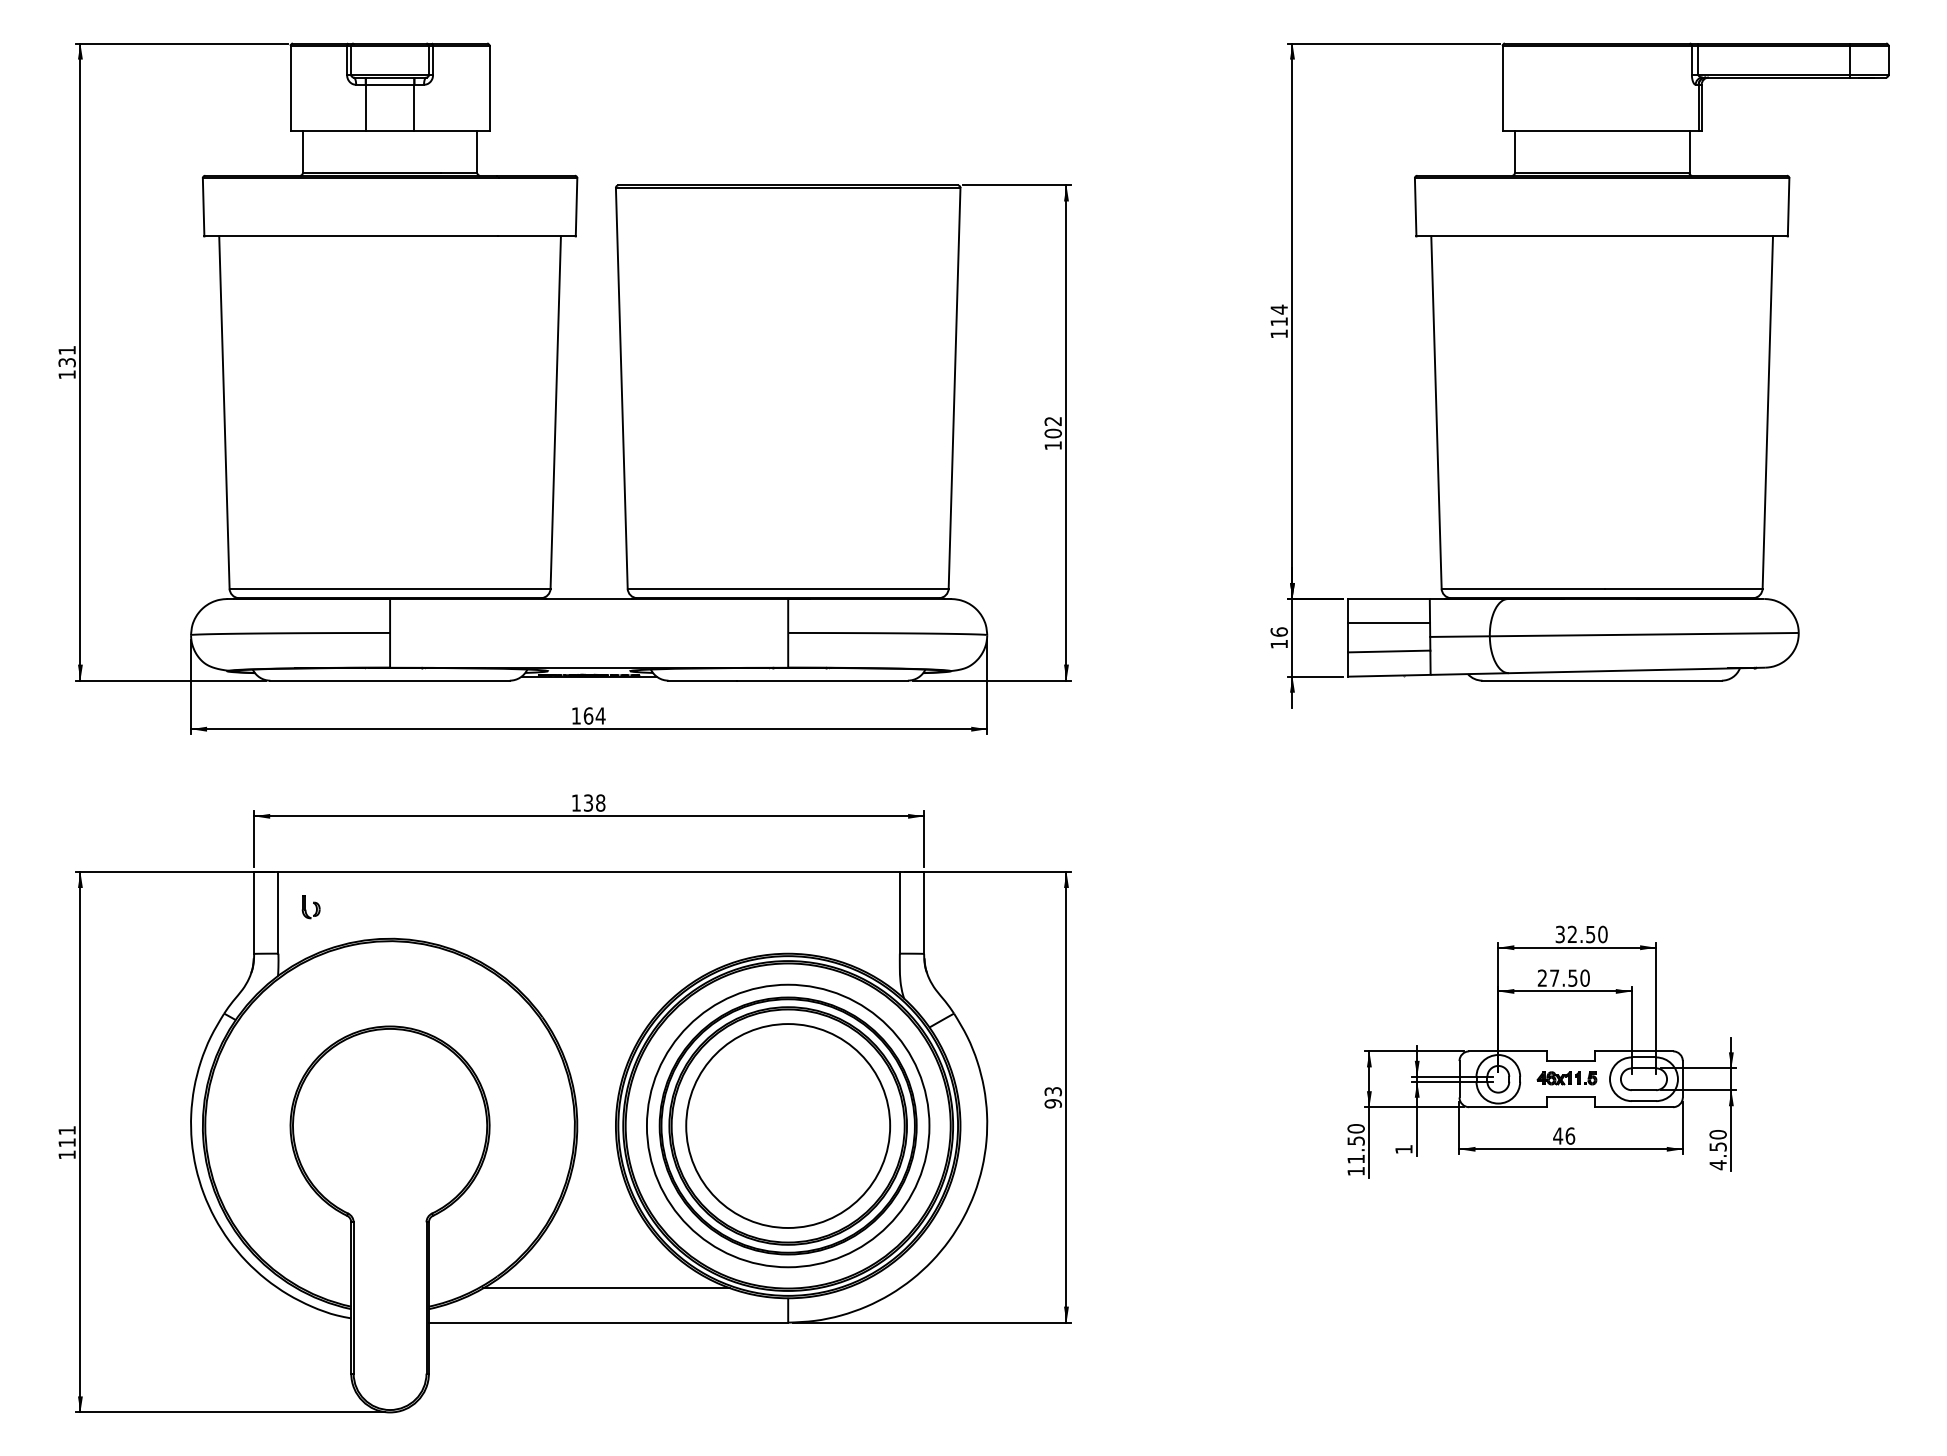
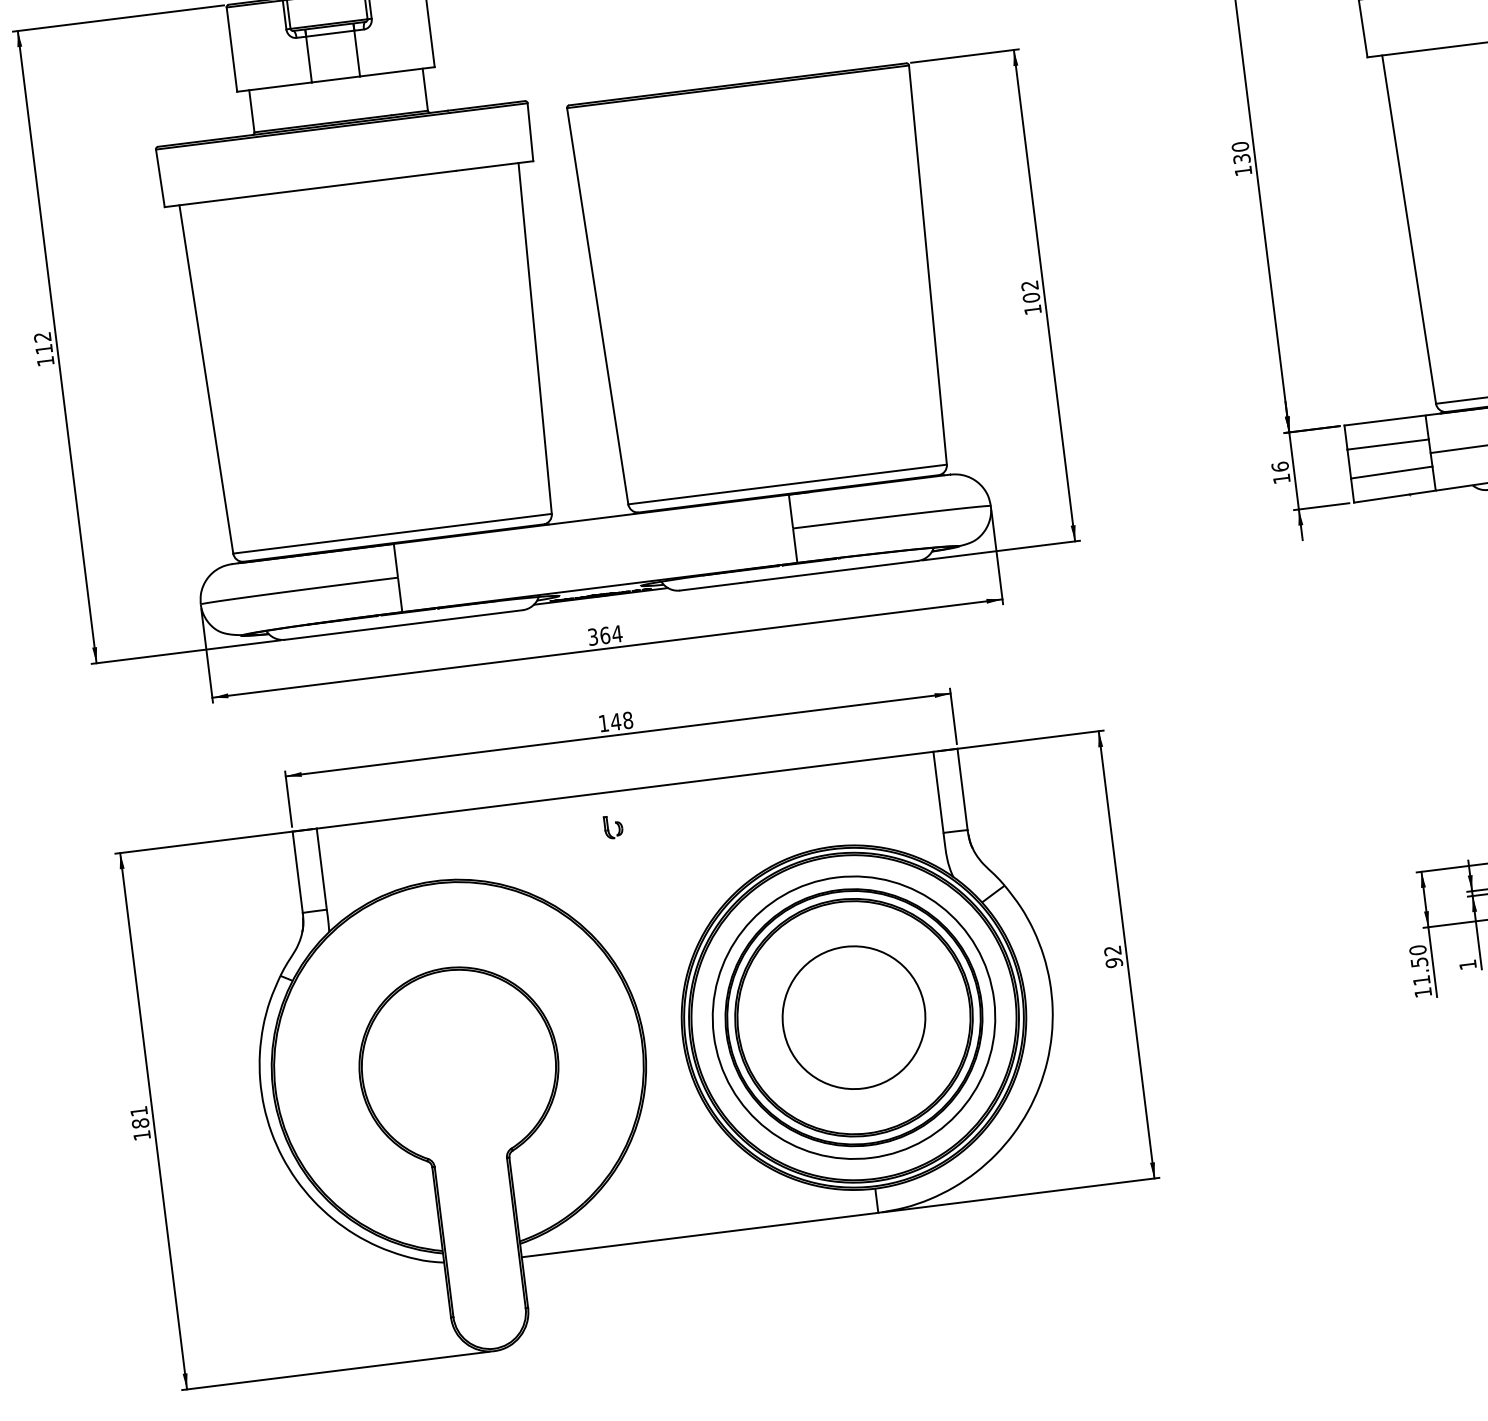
text: (1278, 315) -> (1240, 152), 114 -> 130
text: (66, 356) -> (42, 343), 131 -> 112
text: (575, 715) -> (592, 636), 164 -> 364
text: (588, 802) -> (615, 721), 138 -> 148
part: (310, 907) -> (612, 827), moved
text: (1052, 1091) -> (1112, 950), 93 -> 92
circle: (788, 1125) -> (854, 1017), size x0.7
text: (66, 1142) -> (139, 1123), 111 -> 181
line: (606, 1288) -> (693, 1201), removed

